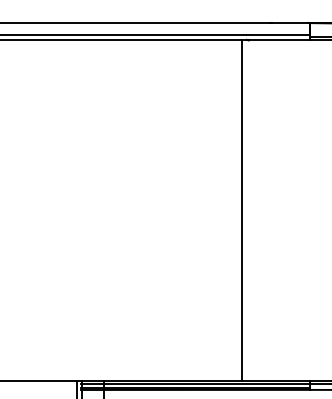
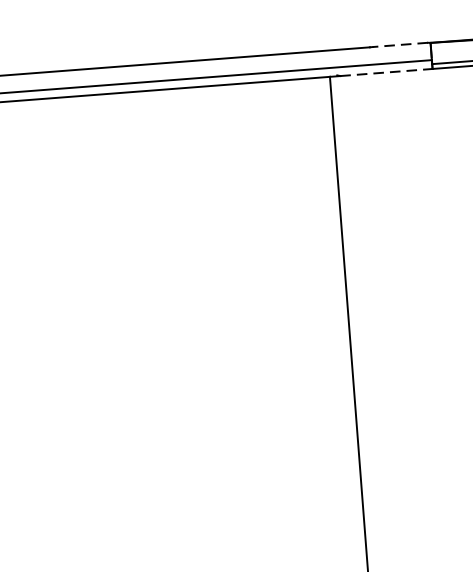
line: (289, 22) -> (399, 44), solid -> dashed
line: (279, 40) -> (386, 72), solid -> dashed

